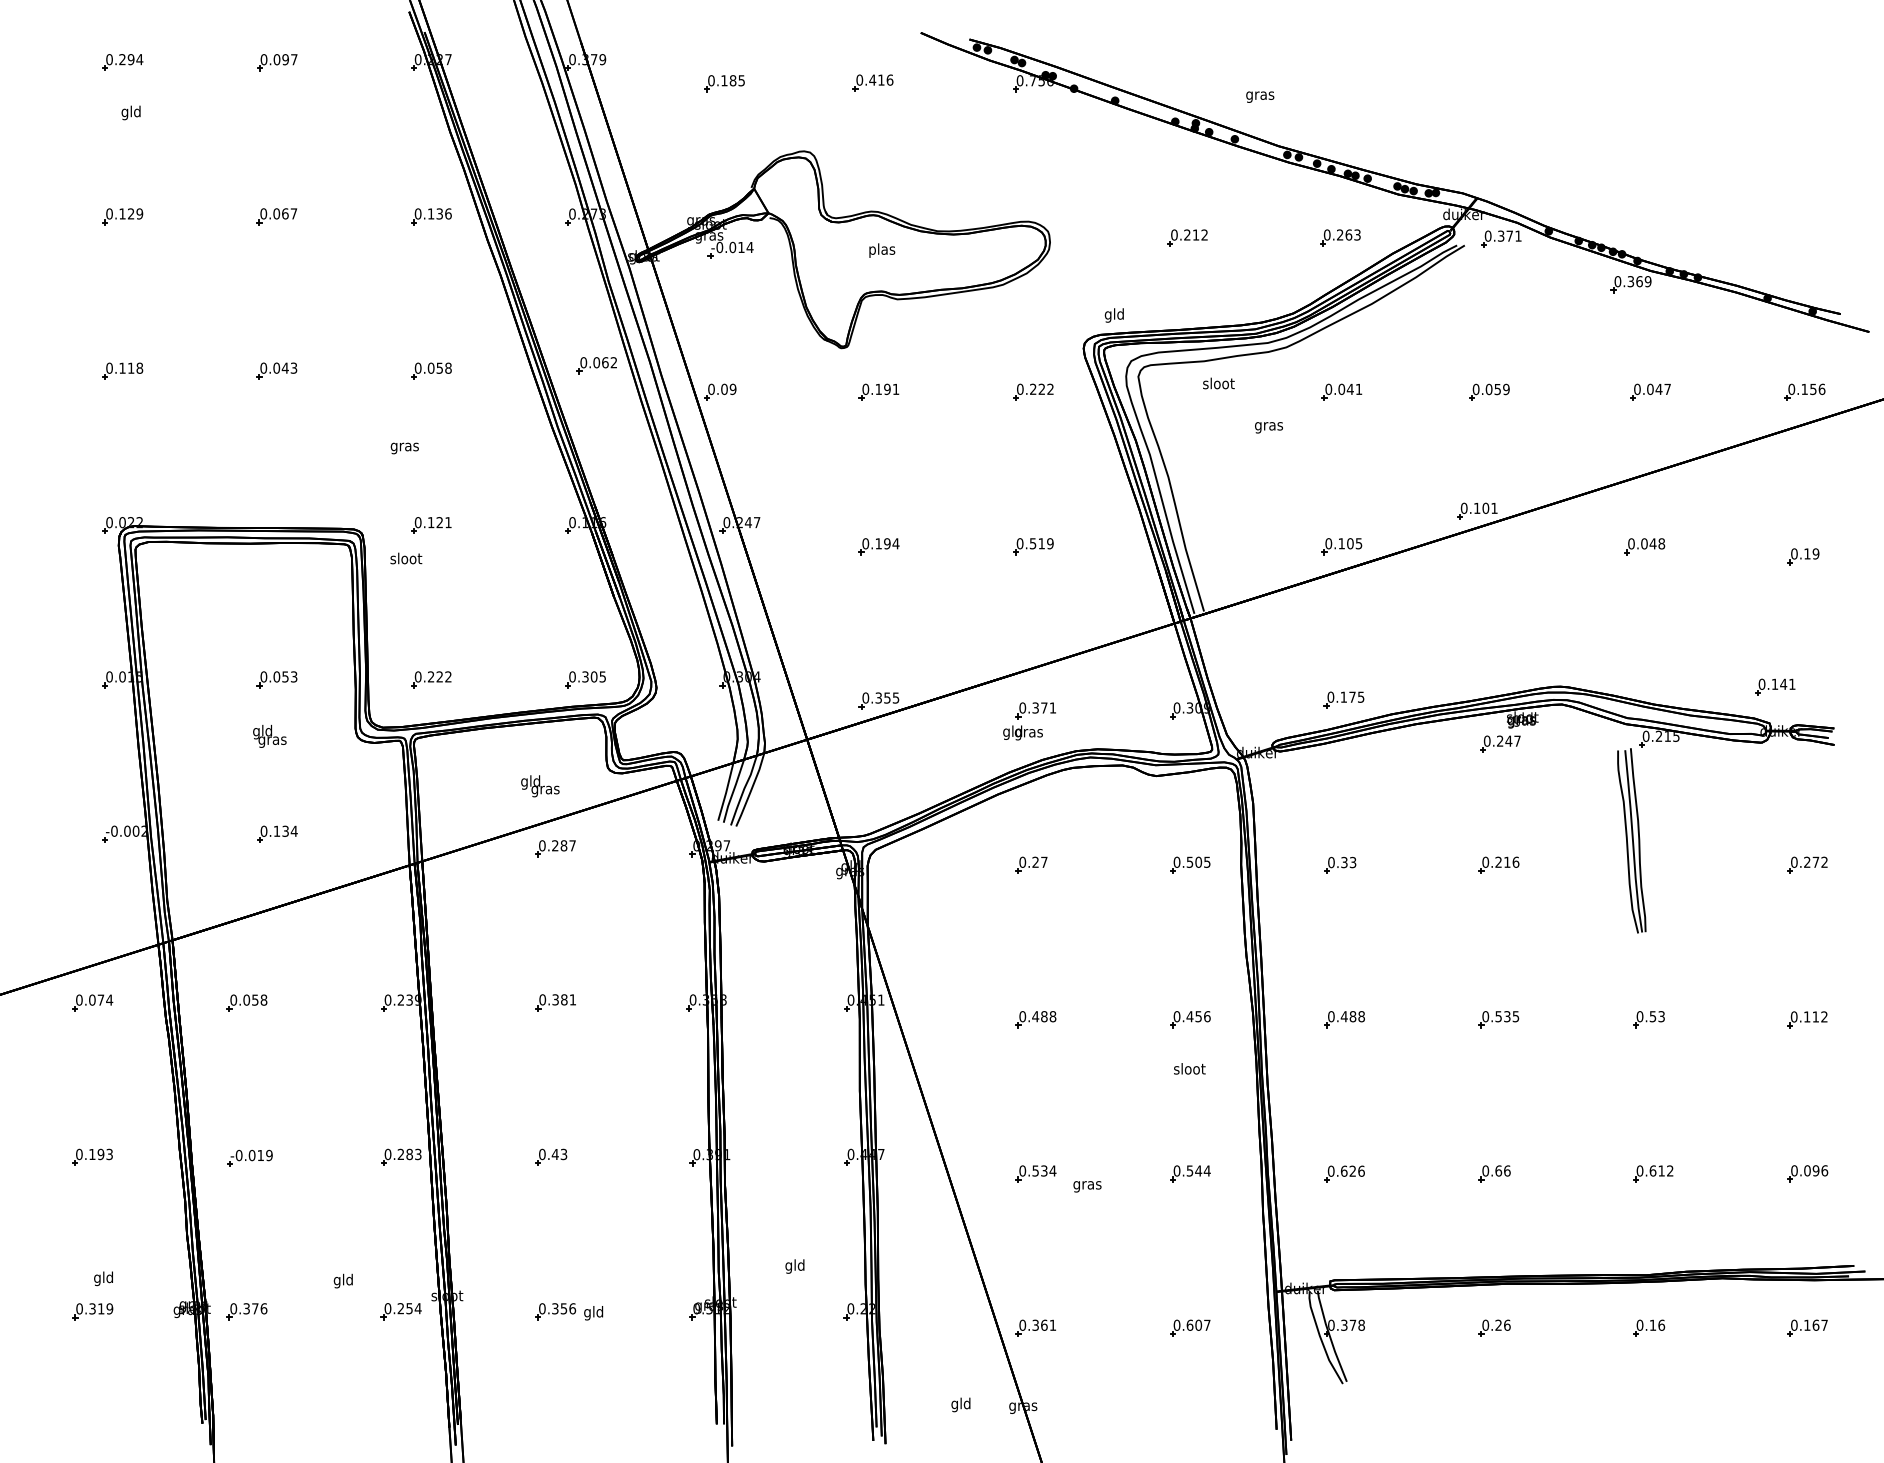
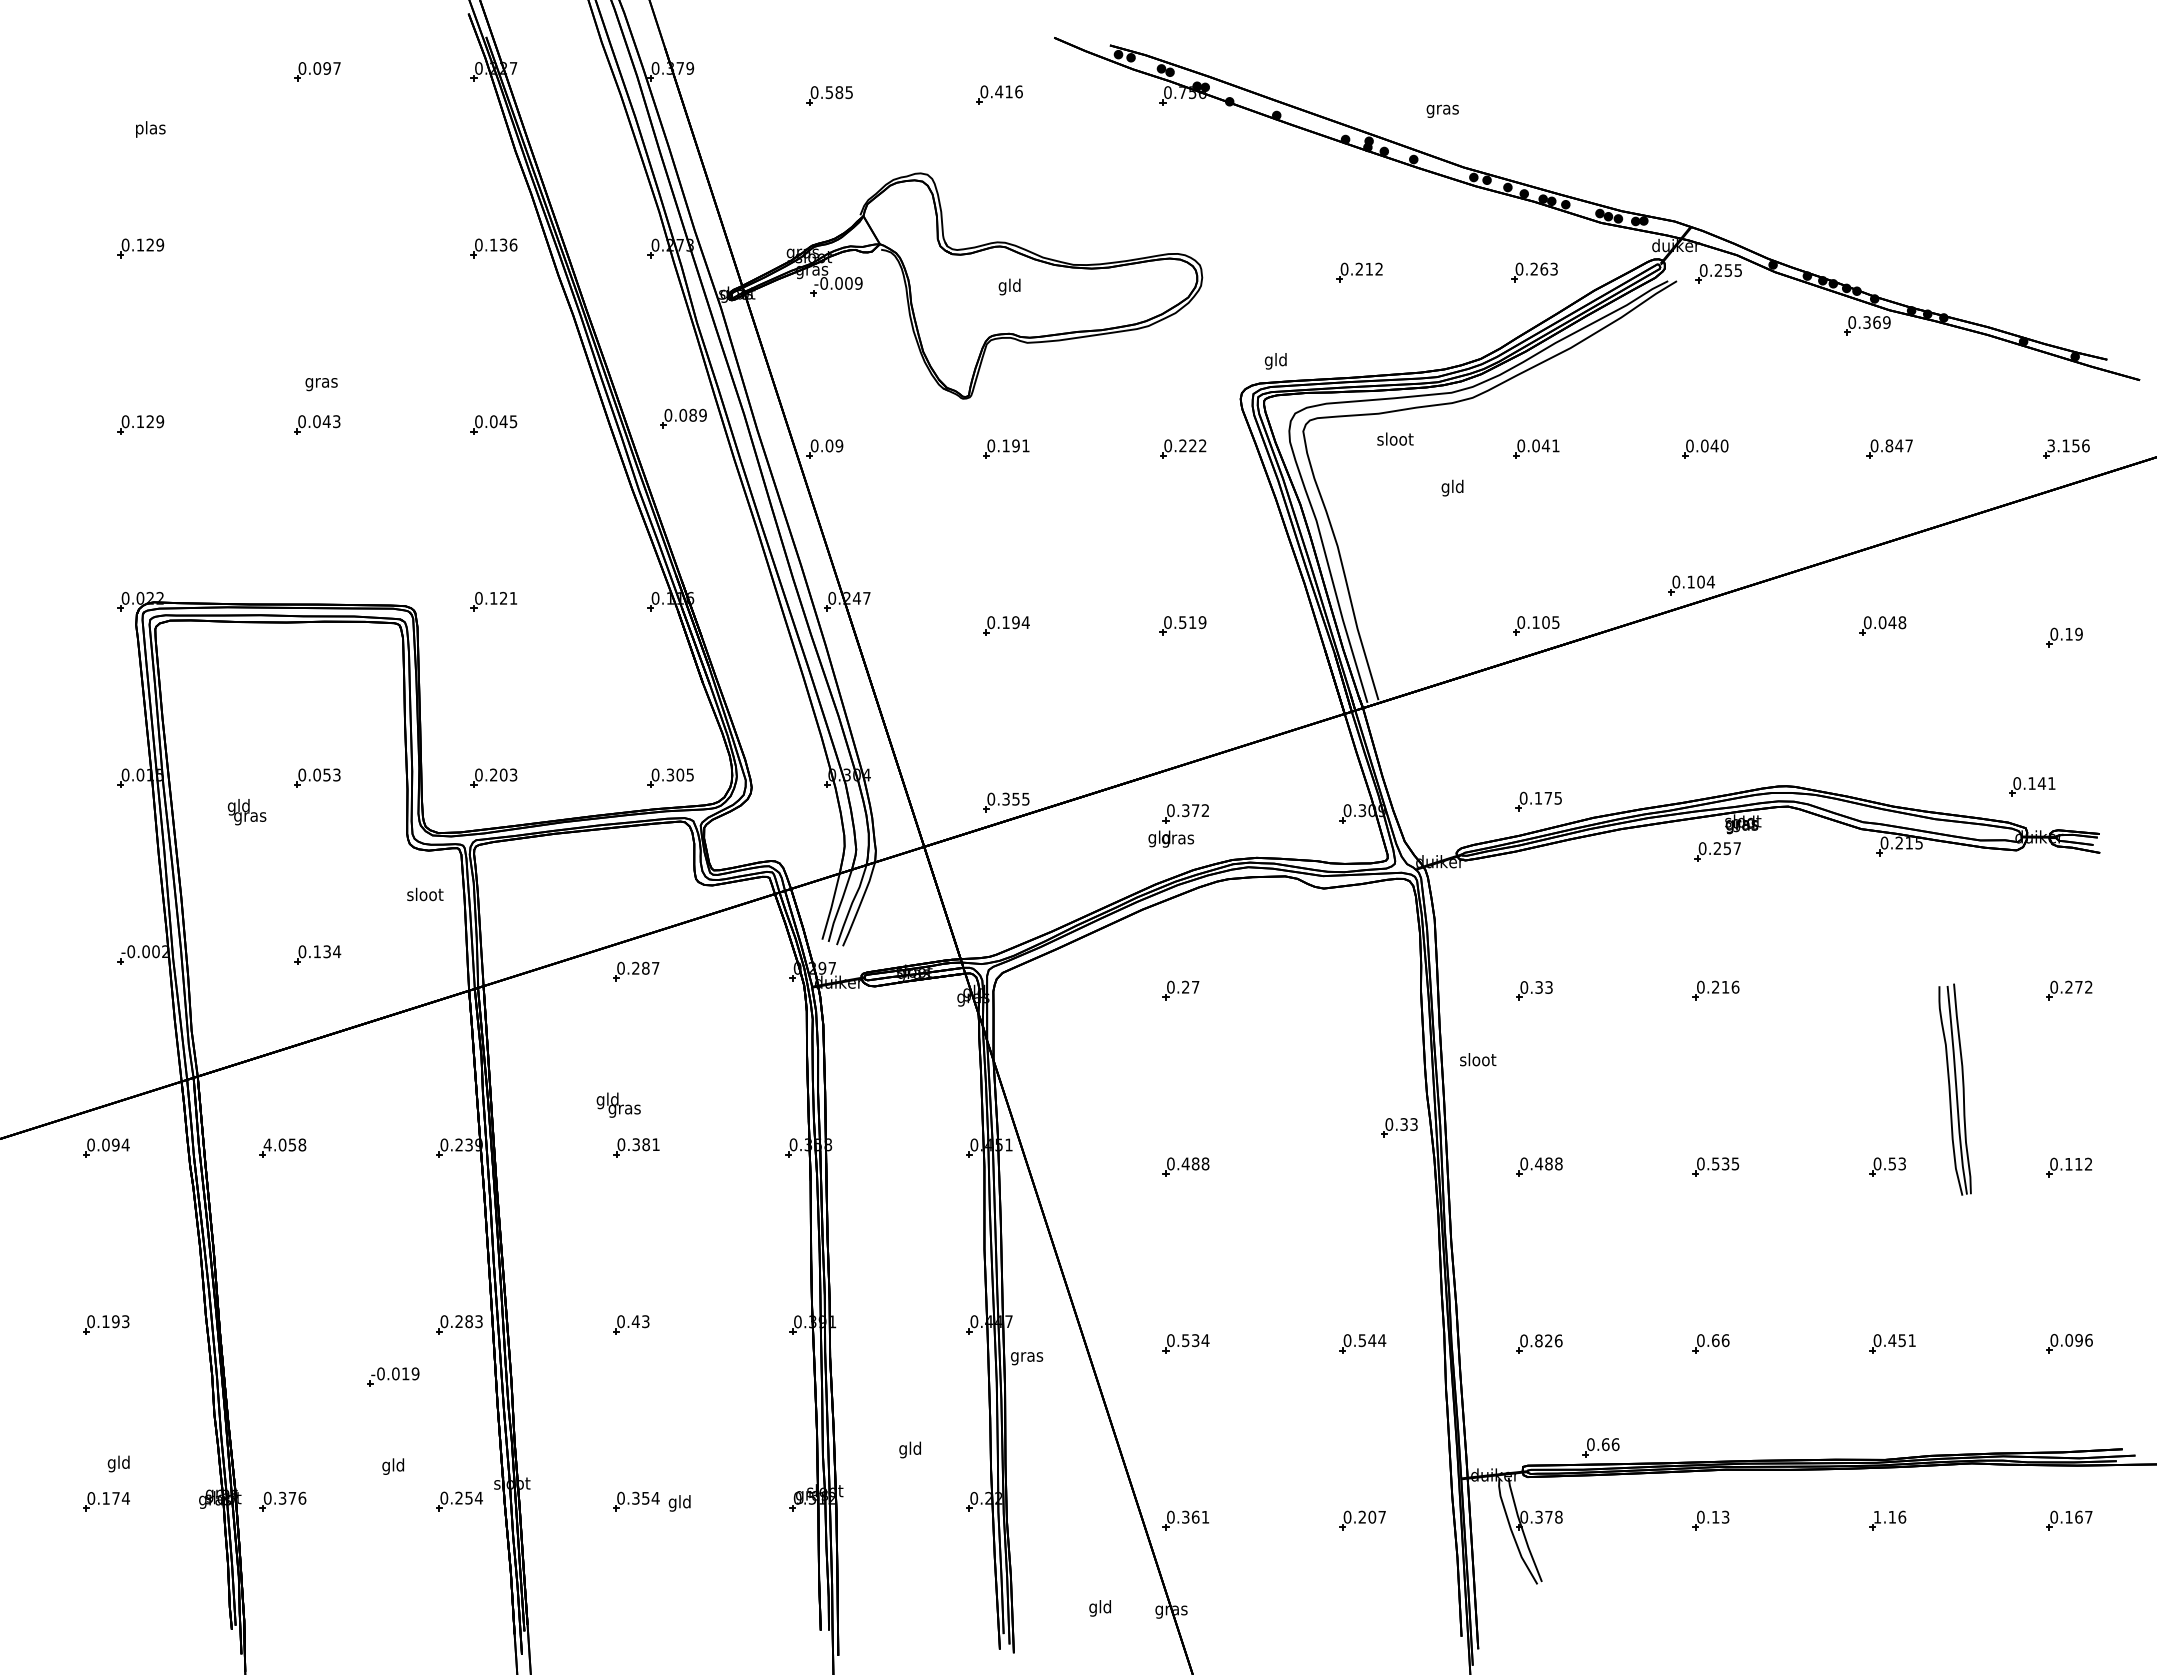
part: (122, 62) -> (140, 71), removed
text: (723, 80) -> (828, 92), 0.185 -> 0.585
text: (131, 112) -> (150, 129), gld -> plas
part: (277, 216) -> (317, 247), removed
text: (1508, 236) -> (1727, 270), 0.371 -> 0.255
text: (745, 247) -> (853, 283), -0.014 -> -0.009
text: (881, 250) -> (1009, 286), plas -> gld
text: (609, 361) -> (697, 414), 0.062 -> 0.089
text: (135, 368) -> (155, 421), 0.118 -> 0.129
text: (444, 368) -> (508, 421), 0.058 -> 0.045
text: (1501, 389) -> (1719, 445), 0.059 -> 0.040
text: (1650, 389) -> (1889, 445), 0.047 -> 0.847
text: (1792, 389) -> (2051, 445), 0.156 -> 3.156
text: (1268, 425) -> (1452, 487), gras -> gld
text: (404, 448) -> (321, 384), moved
text: (1494, 507) -> (1710, 581), 0.101 -> 0.104
text: (406, 558) -> (425, 894), moved
text: (444, 676) -> (508, 774), 0.222 -> 0.203
text: (1052, 707) -> (1205, 810), 0.371 -> 0.372
text: (269, 736) -> (246, 812), moved
text: (1508, 741) -> (1727, 848), 0.247 -> 0.257
text: (540, 785) -> (618, 1104), moved
part: (1631, 840) -> (1954, 1089), moved
part: (1190, 865) -> (1362, 990), removed
part: (1222, 984) -> (1399, 1127), added
text: (100, 999) -> (115, 1144), 0.074 -> 0.094
text: (233, 999) -> (267, 1144), 0.058 -> 4.058
part: (1190, 1018) -> (1362, 1166), removed
text: (1190, 1068) -> (1478, 1059), moved
part: (250, 1157) -> (393, 1376), moved
text: (1343, 1170) -> (1538, 1340), 0.626 -> 0.826
text: (1660, 1170) -> (1901, 1340), 0.612 -> 0.451
text: (1087, 1186) -> (1027, 1358), moved
part: (1398, 1264) -> (1600, 1447), added
text: (100, 1308) -> (115, 1498), 0.319 -> 0.174
text: (572, 1308) -> (655, 1497), 0.356 -> 0.354
text: (1190, 1324) -> (1362, 1516), 0.607 -> 0.207
text: (1502, 1324) -> (1720, 1516), 0.26 -> 0.13
text: (1640, 1324) -> (1877, 1516), 0.16 -> 1.16

